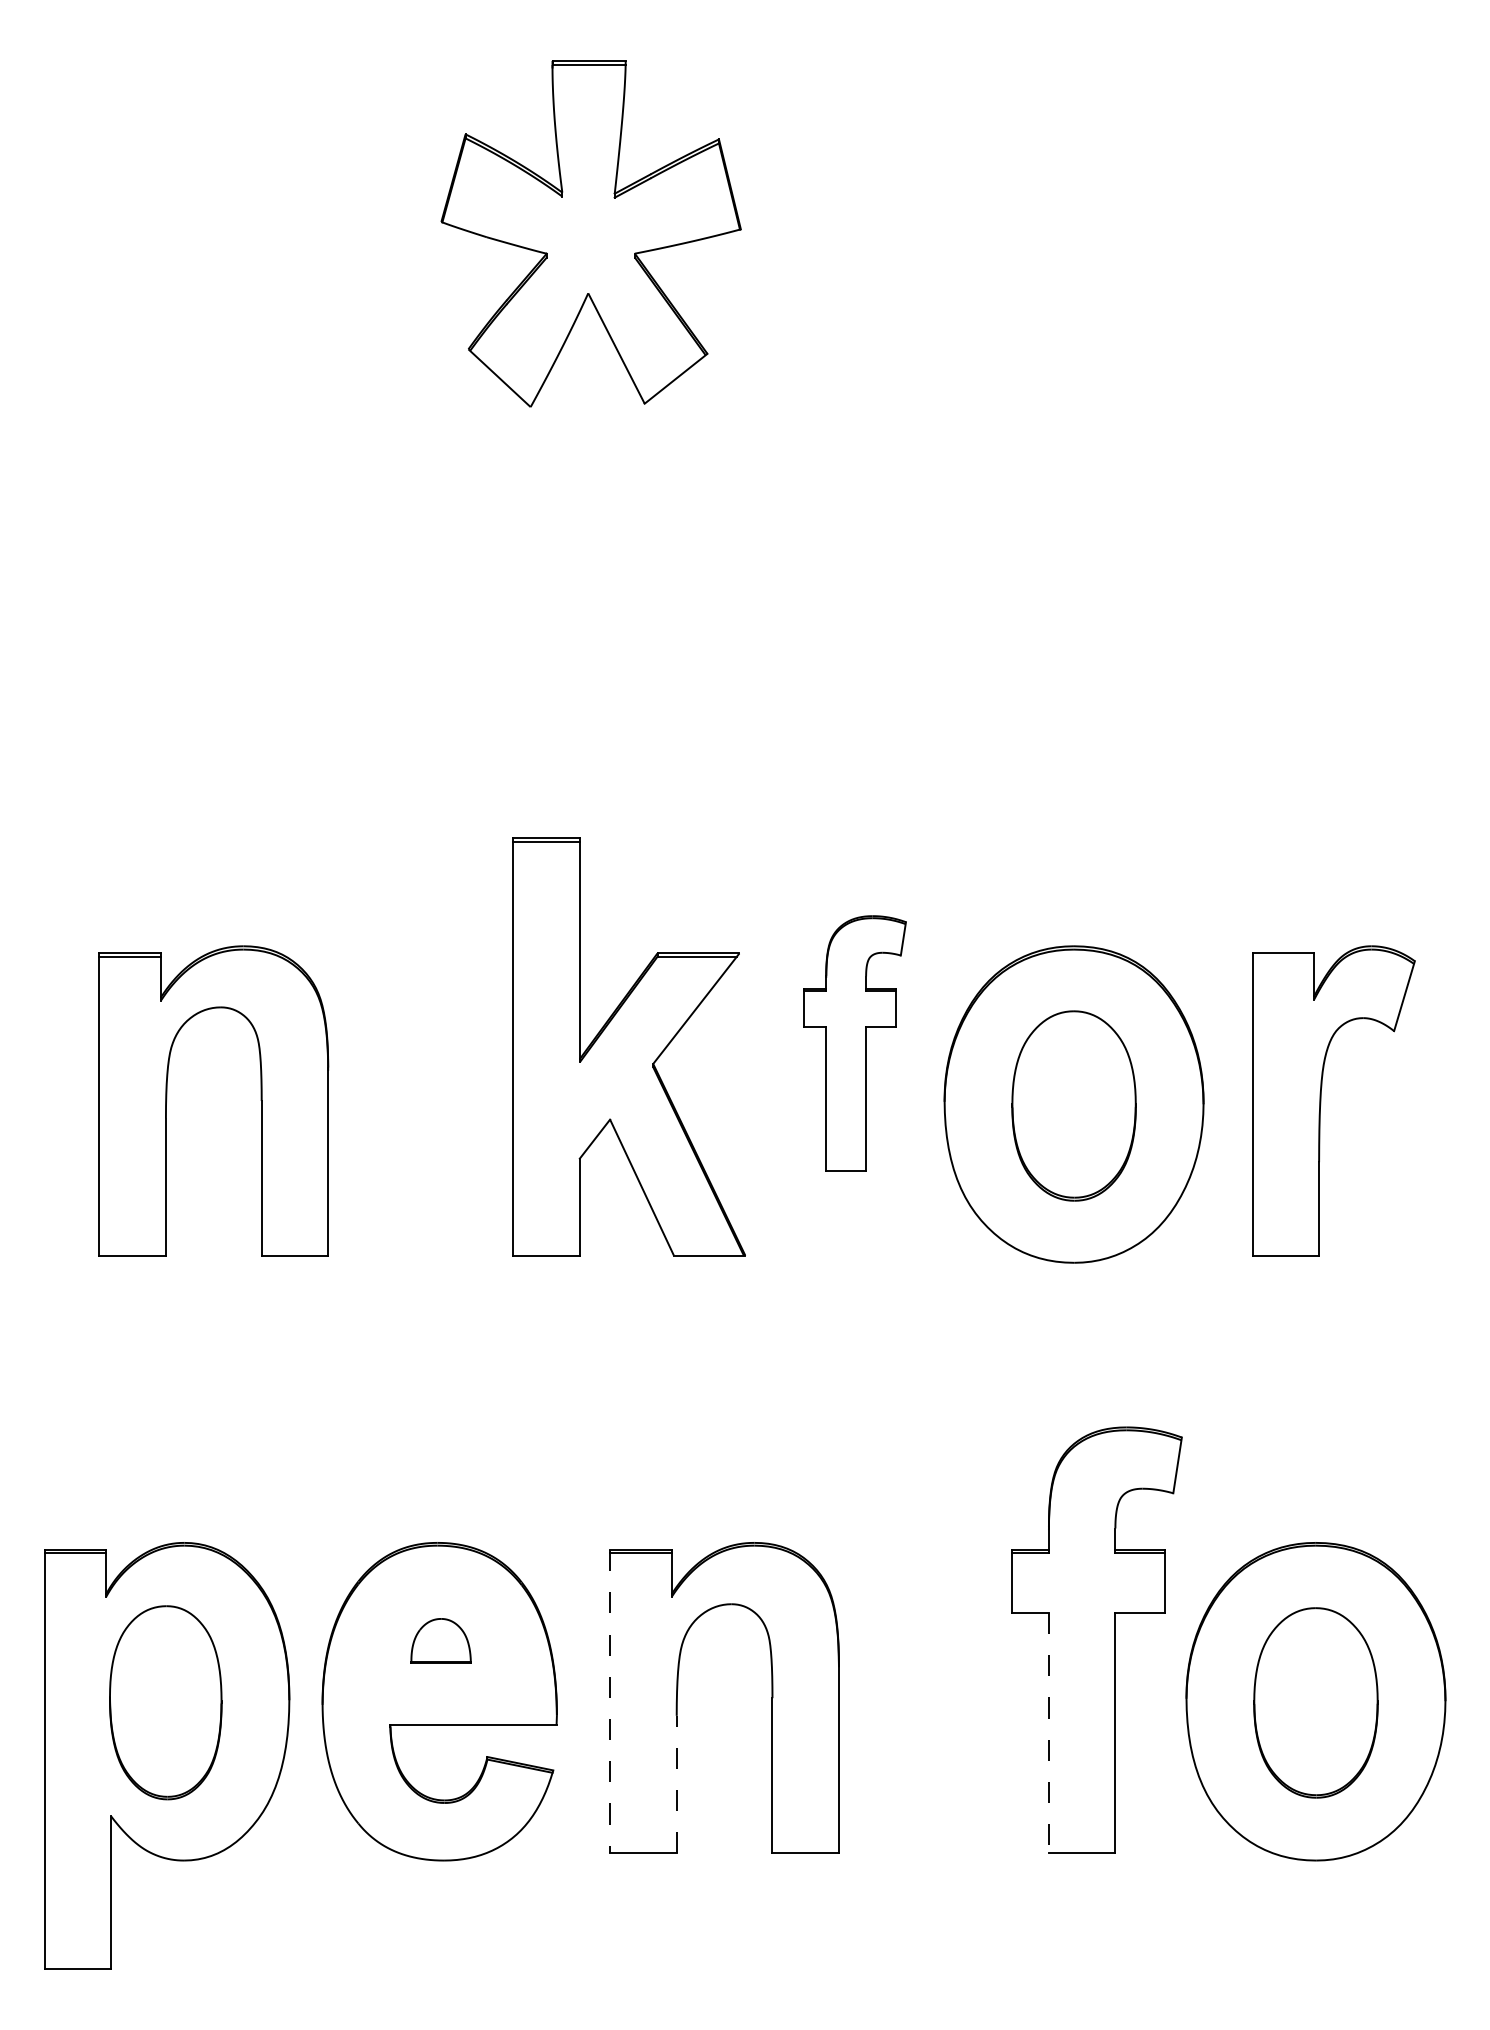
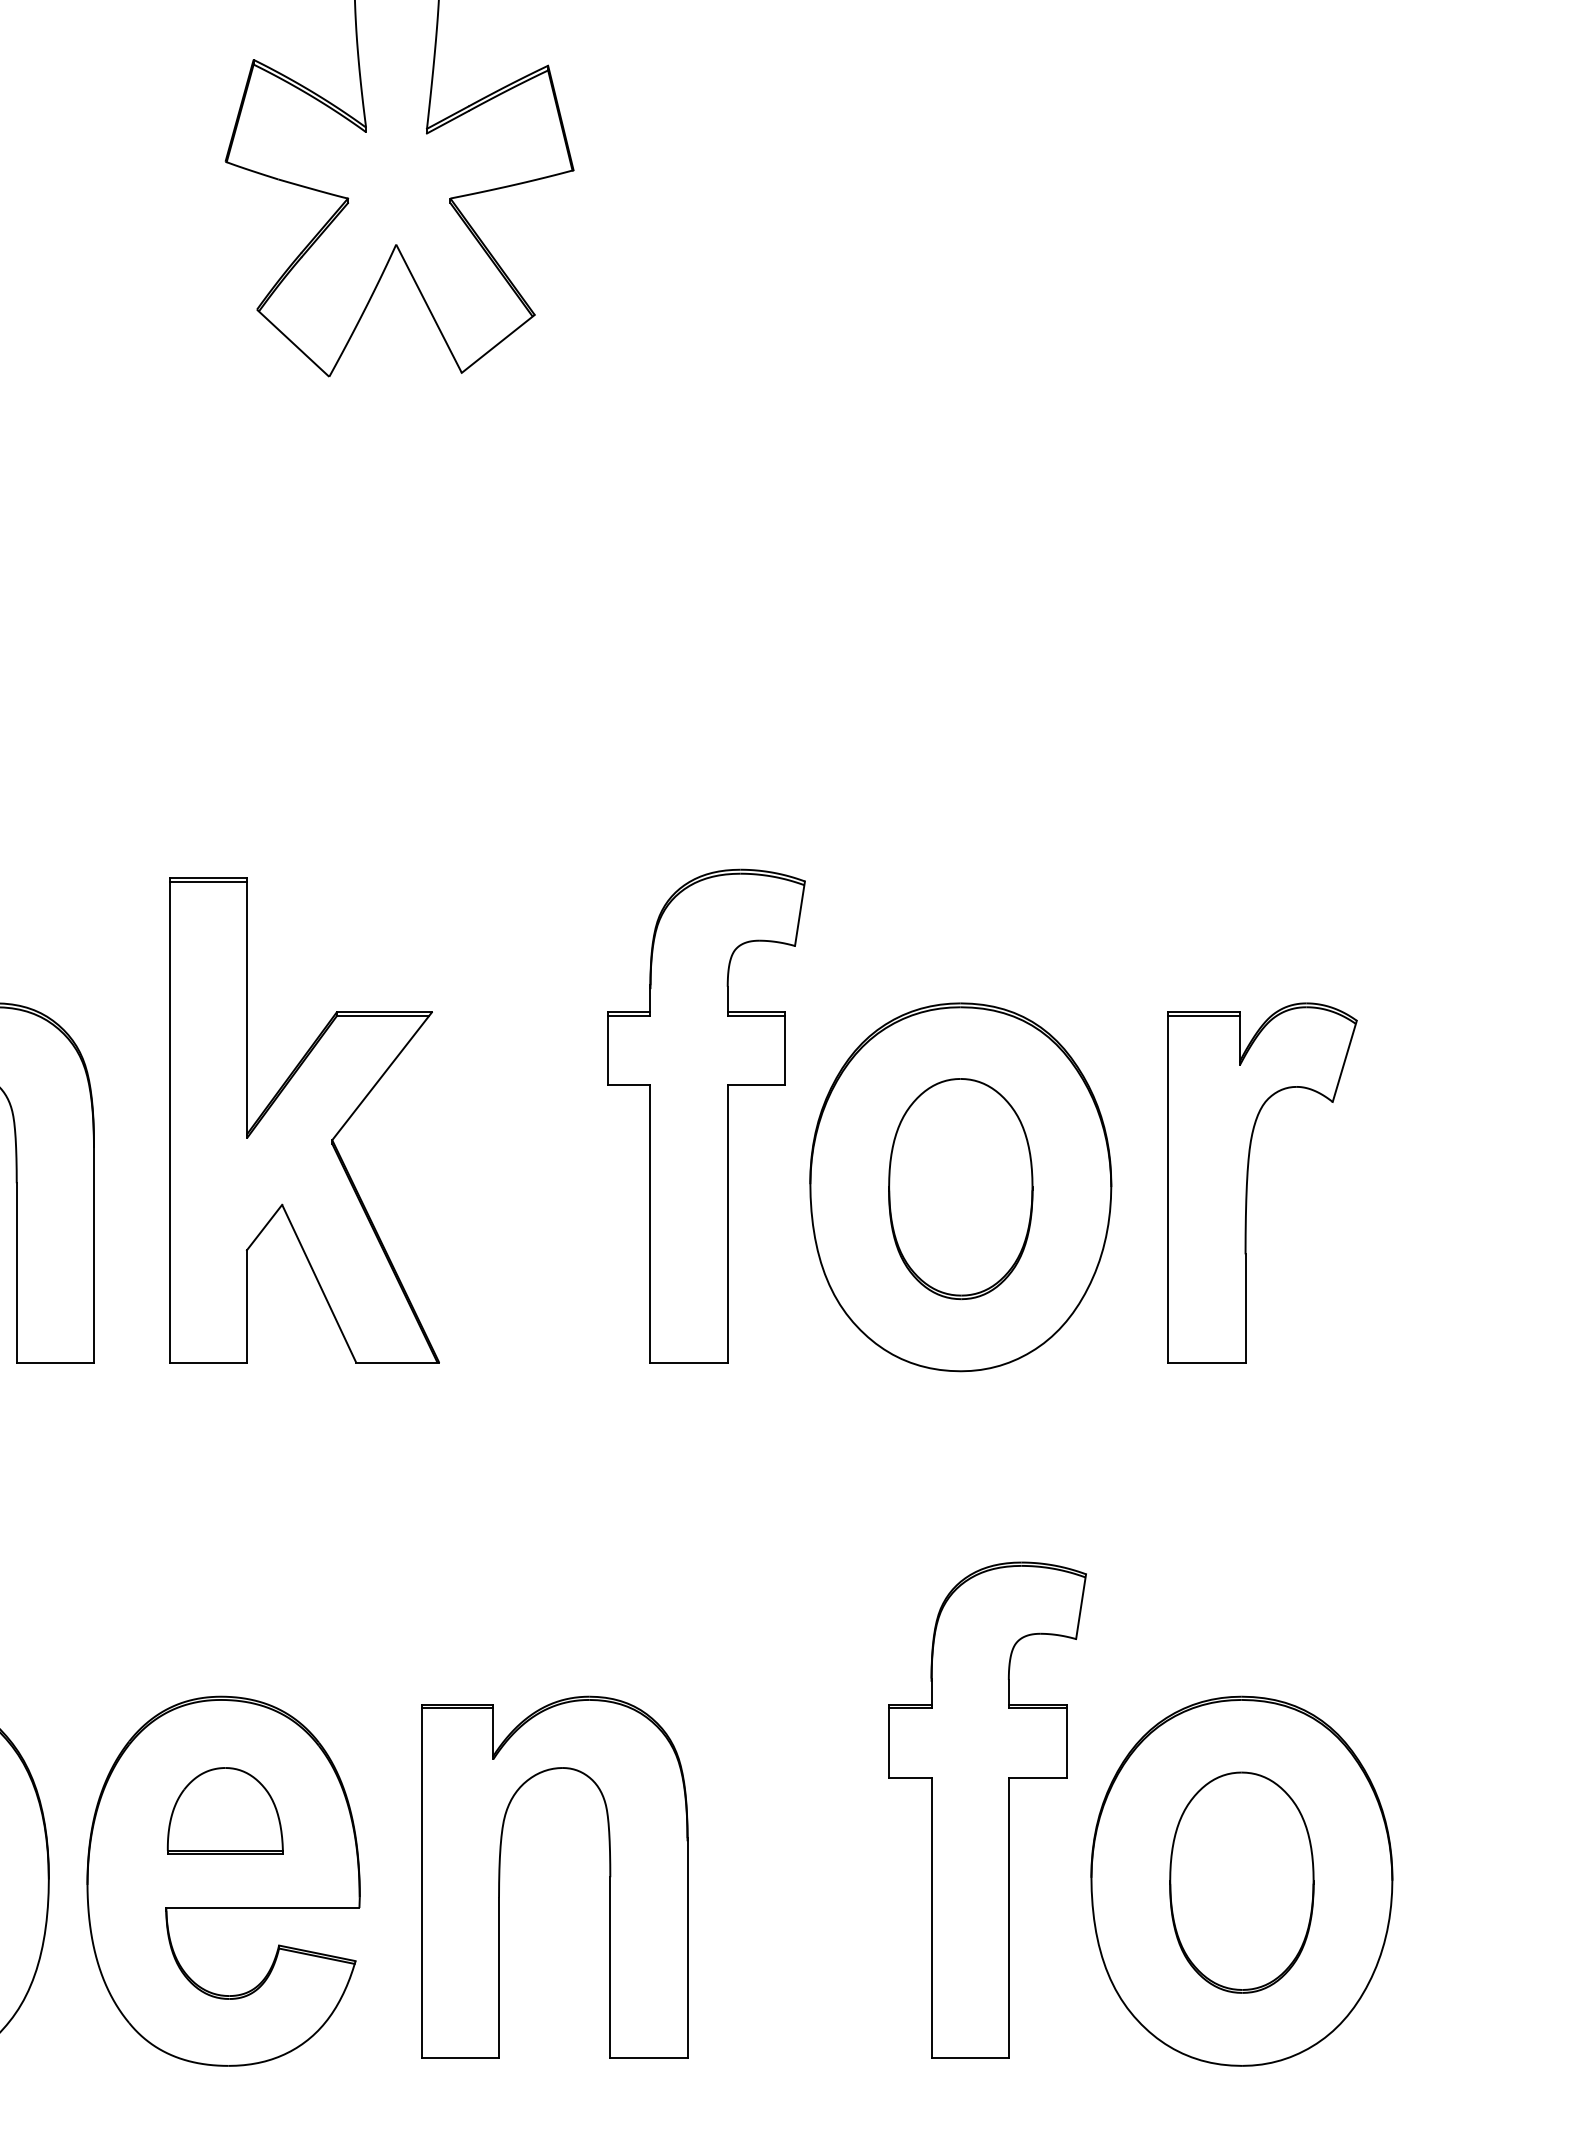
line: (1283, 956) -> (1204, 1015), added
part: (854, 1043) -> (705, 1116), size x1.67
part: (628, 1046) -> (303, 1119), moved
part: (440, 1640) -> (224, 1810), size x1.67
line: (610, 1701) -> (422, 1881), dashed -> solid
line: (1048, 1733) -> (931, 1918), dashed -> solid
line: (676, 1784) -> (498, 1977), dashed -> solid

